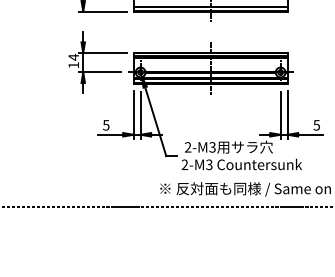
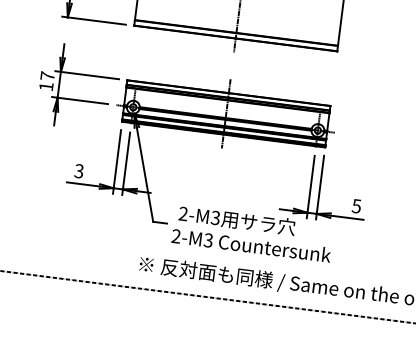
text: (73, 56) -> (47, 75), 14 -> 17
text: (106, 124) -> (79, 170), 5 -> 3

